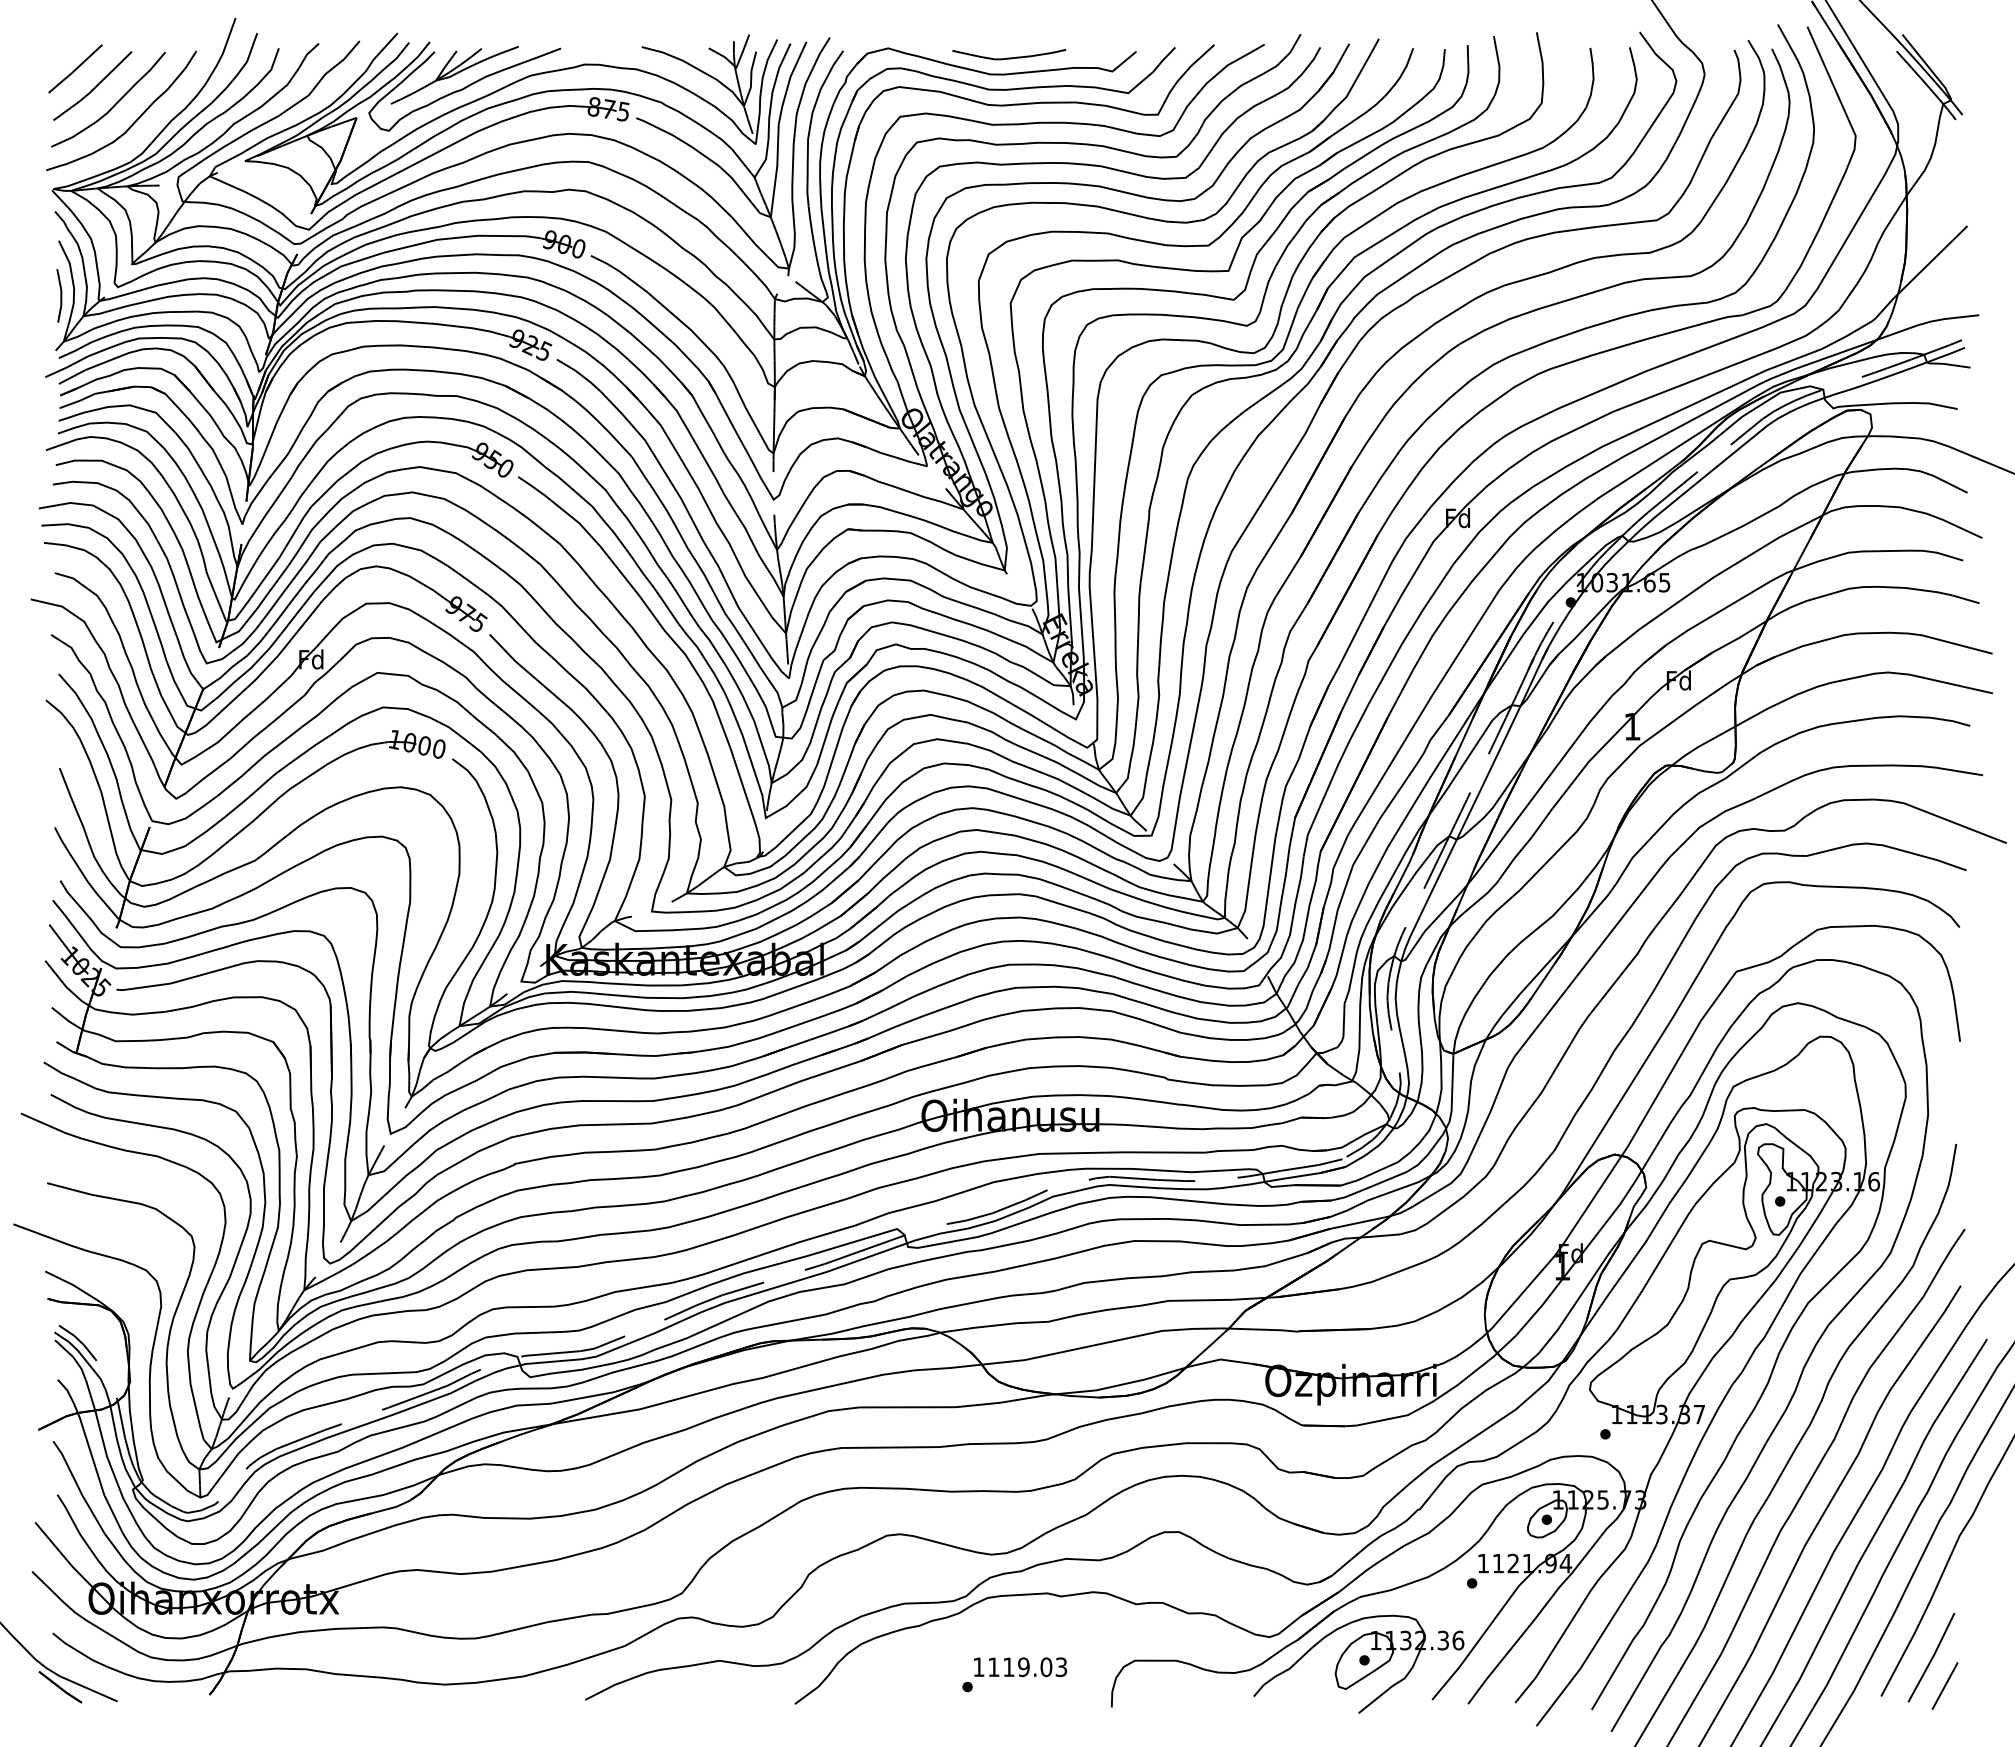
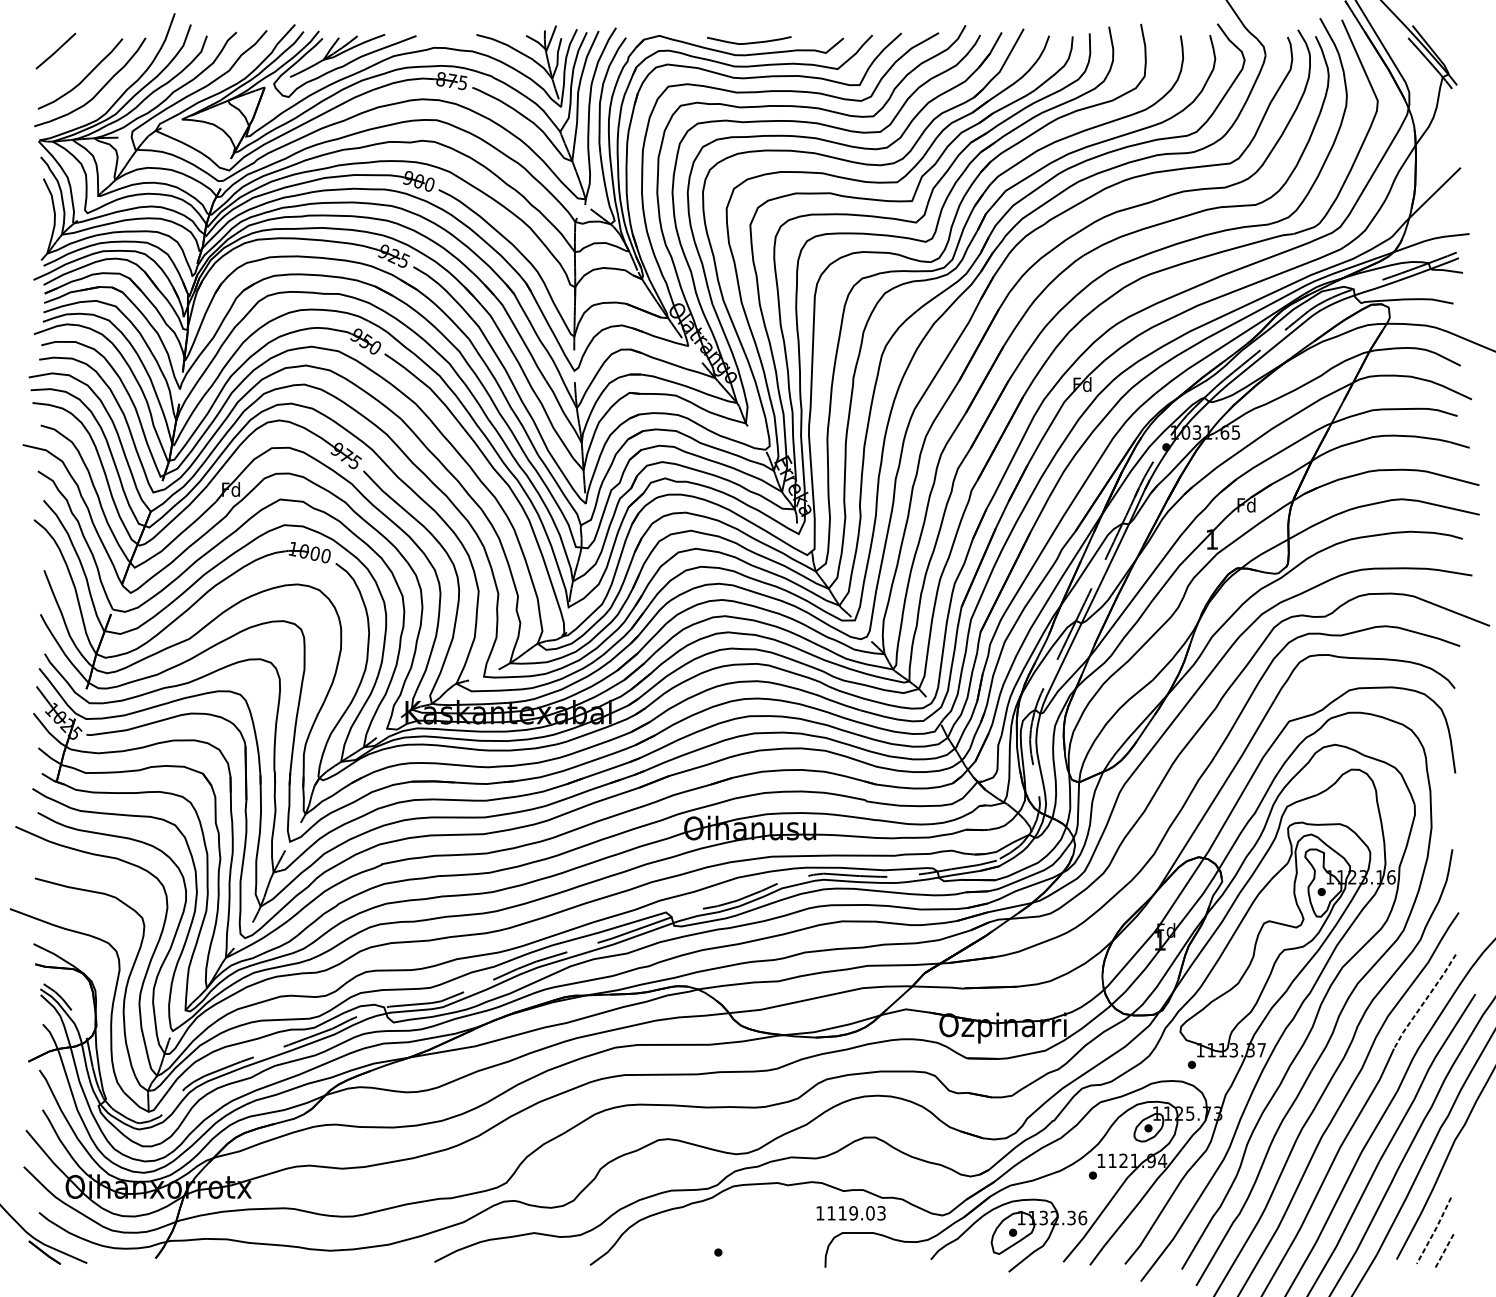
curve: (94, 86) -> (70, 64), removed
line: (60, 295) -> (44, 219), removed
line: (1918, 1349) -> (1424, 1001), solid -> dashed
line: (1932, 1658) -> (1434, 1231), solid -> dashed
text: (1020, 1667) -> (851, 1213), moved
line: (1945, 1686) -> (1444, 1252), solid -> dashed

